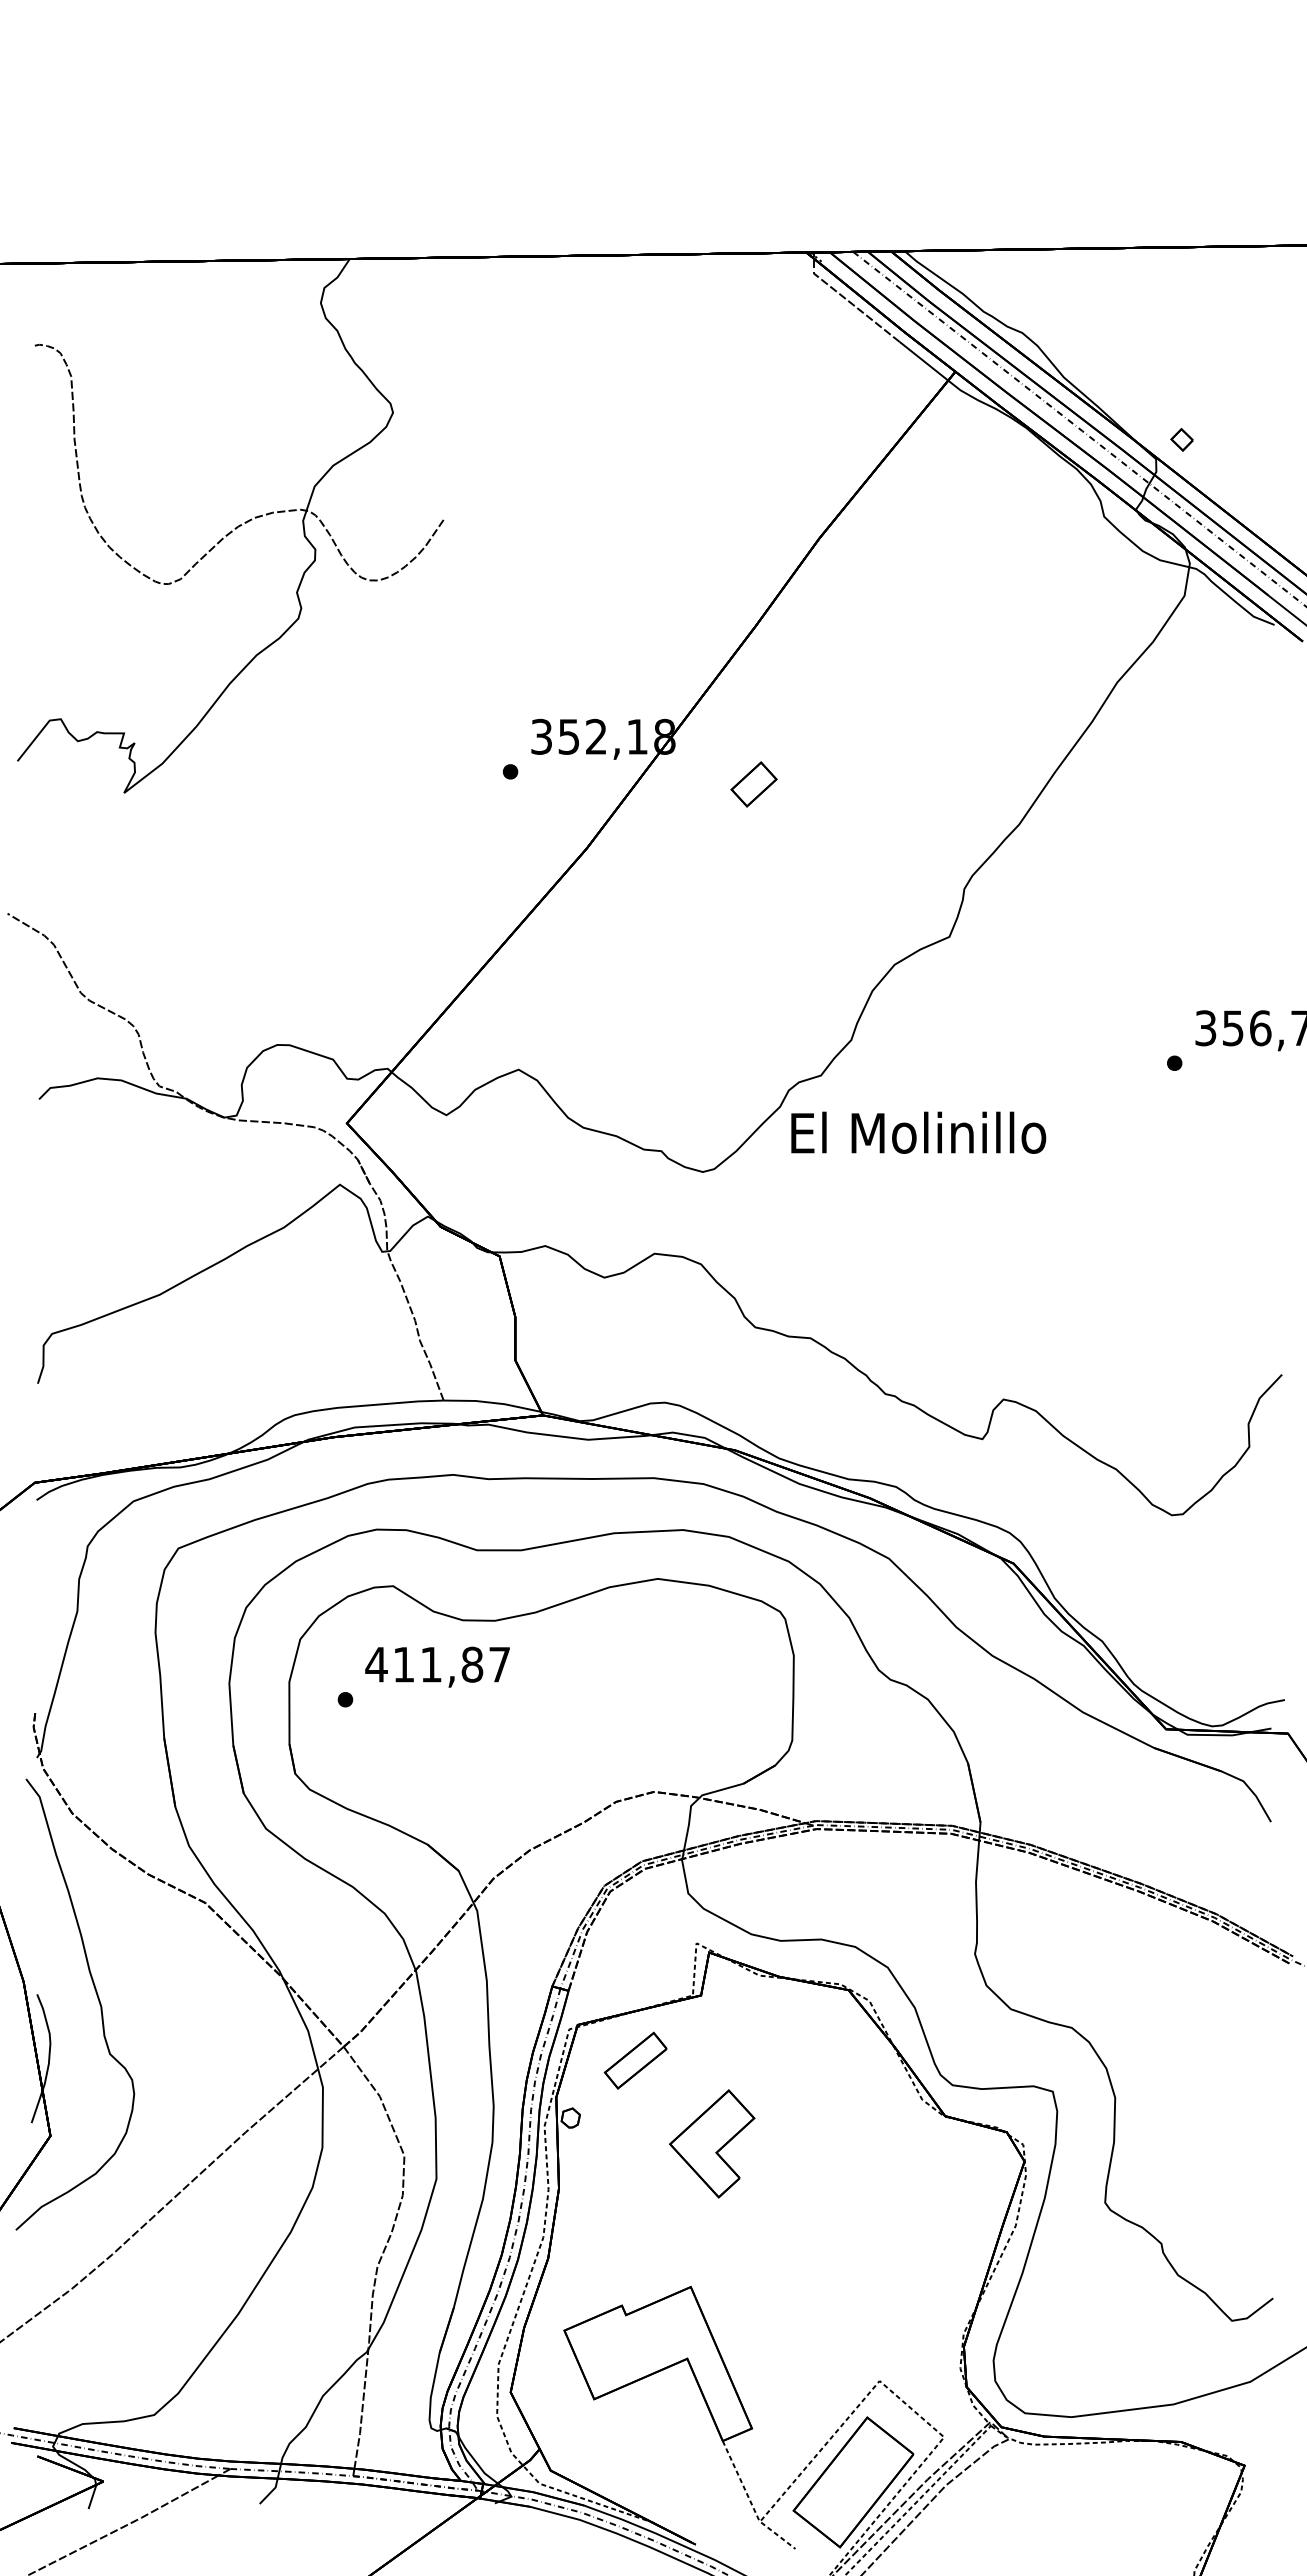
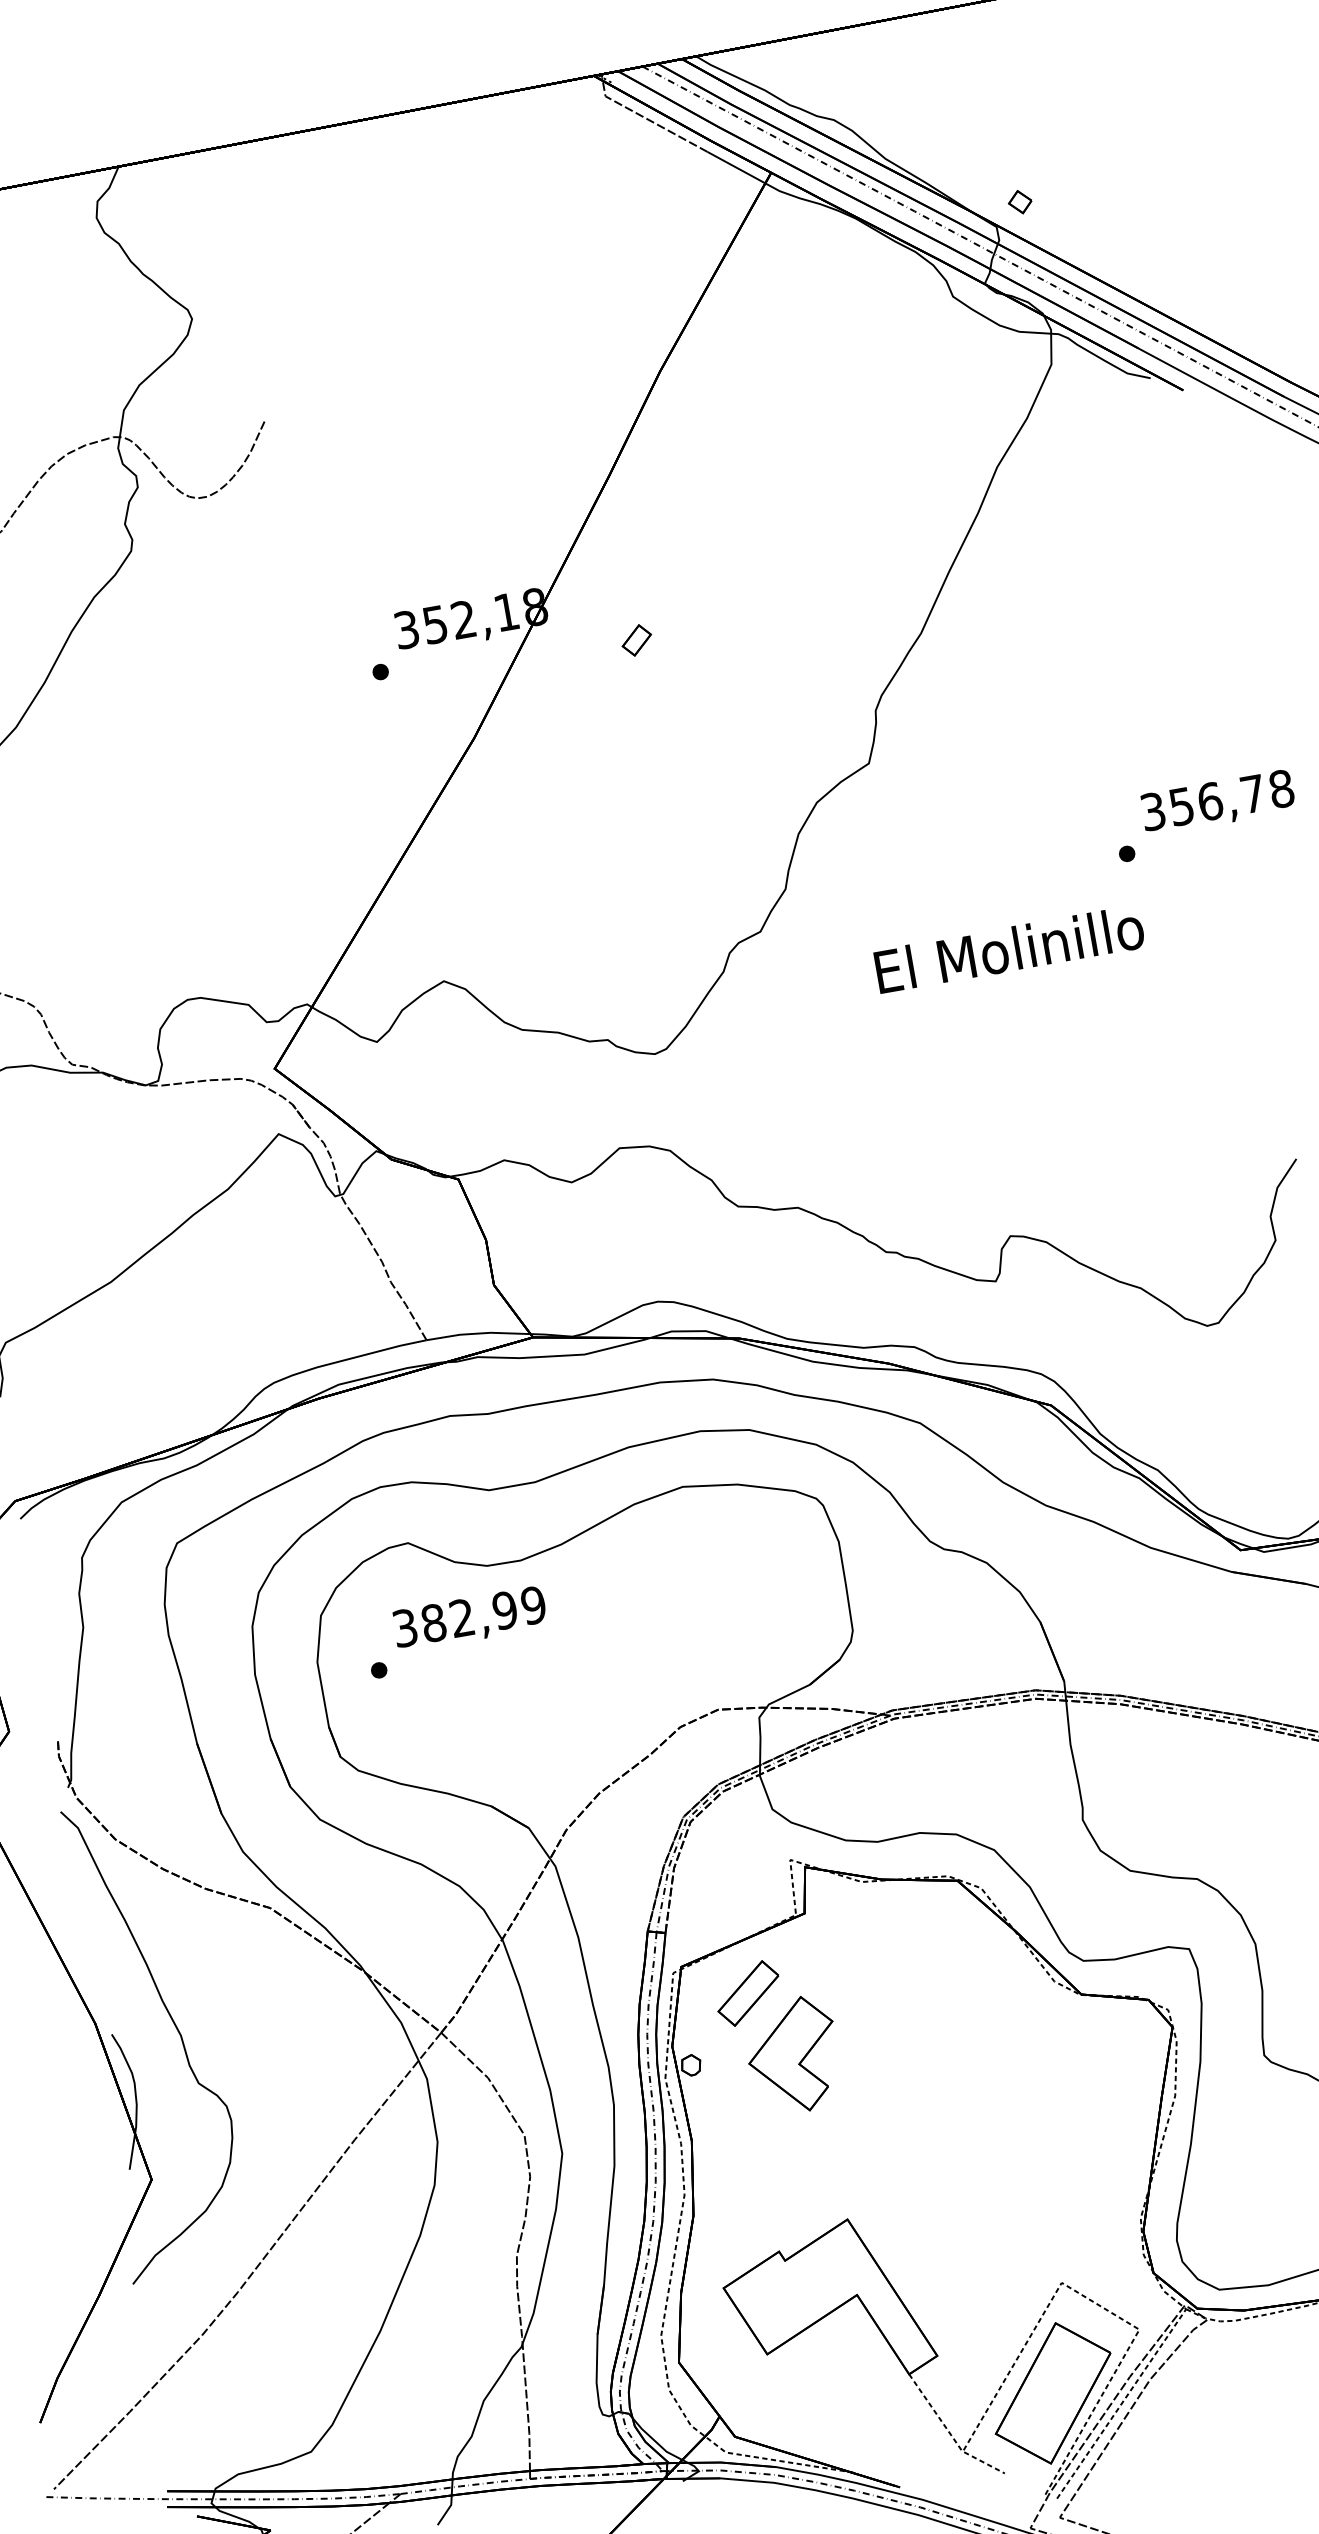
part: (753, 784) -> (636, 640), size x0.62
text: (918, 1132) -> (1009, 949), moved
text: (437, 1664) -> (468, 1616), 411,87 -> 382,99
part: (712, 2143) -> (793, 2055), moved

